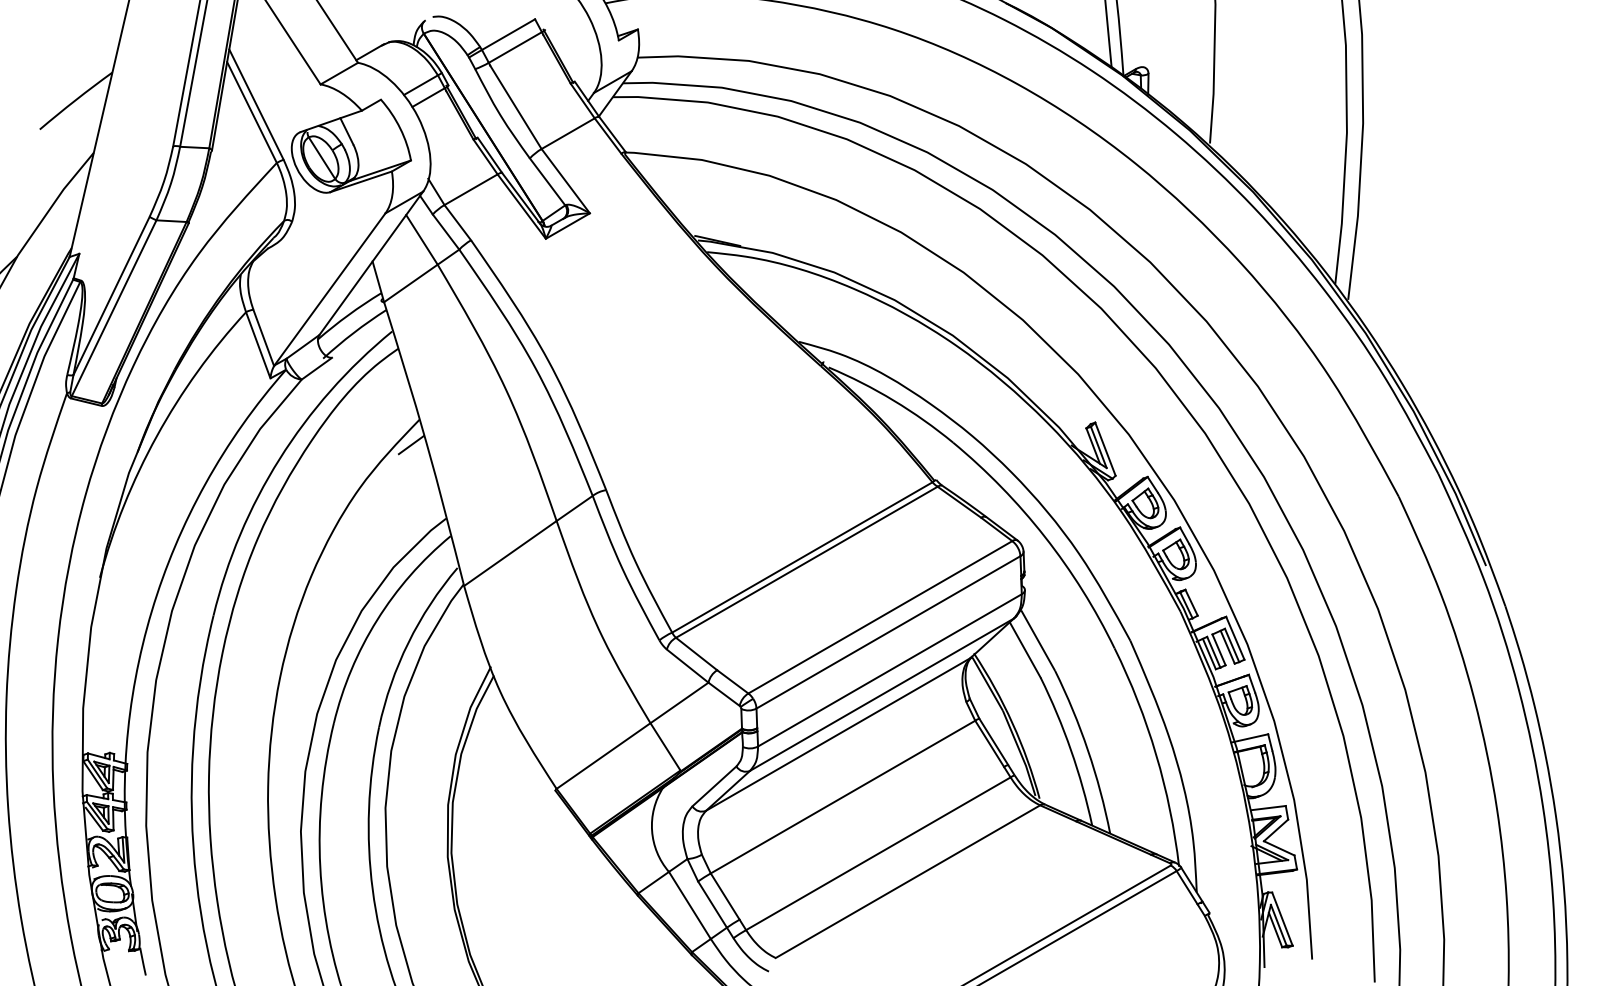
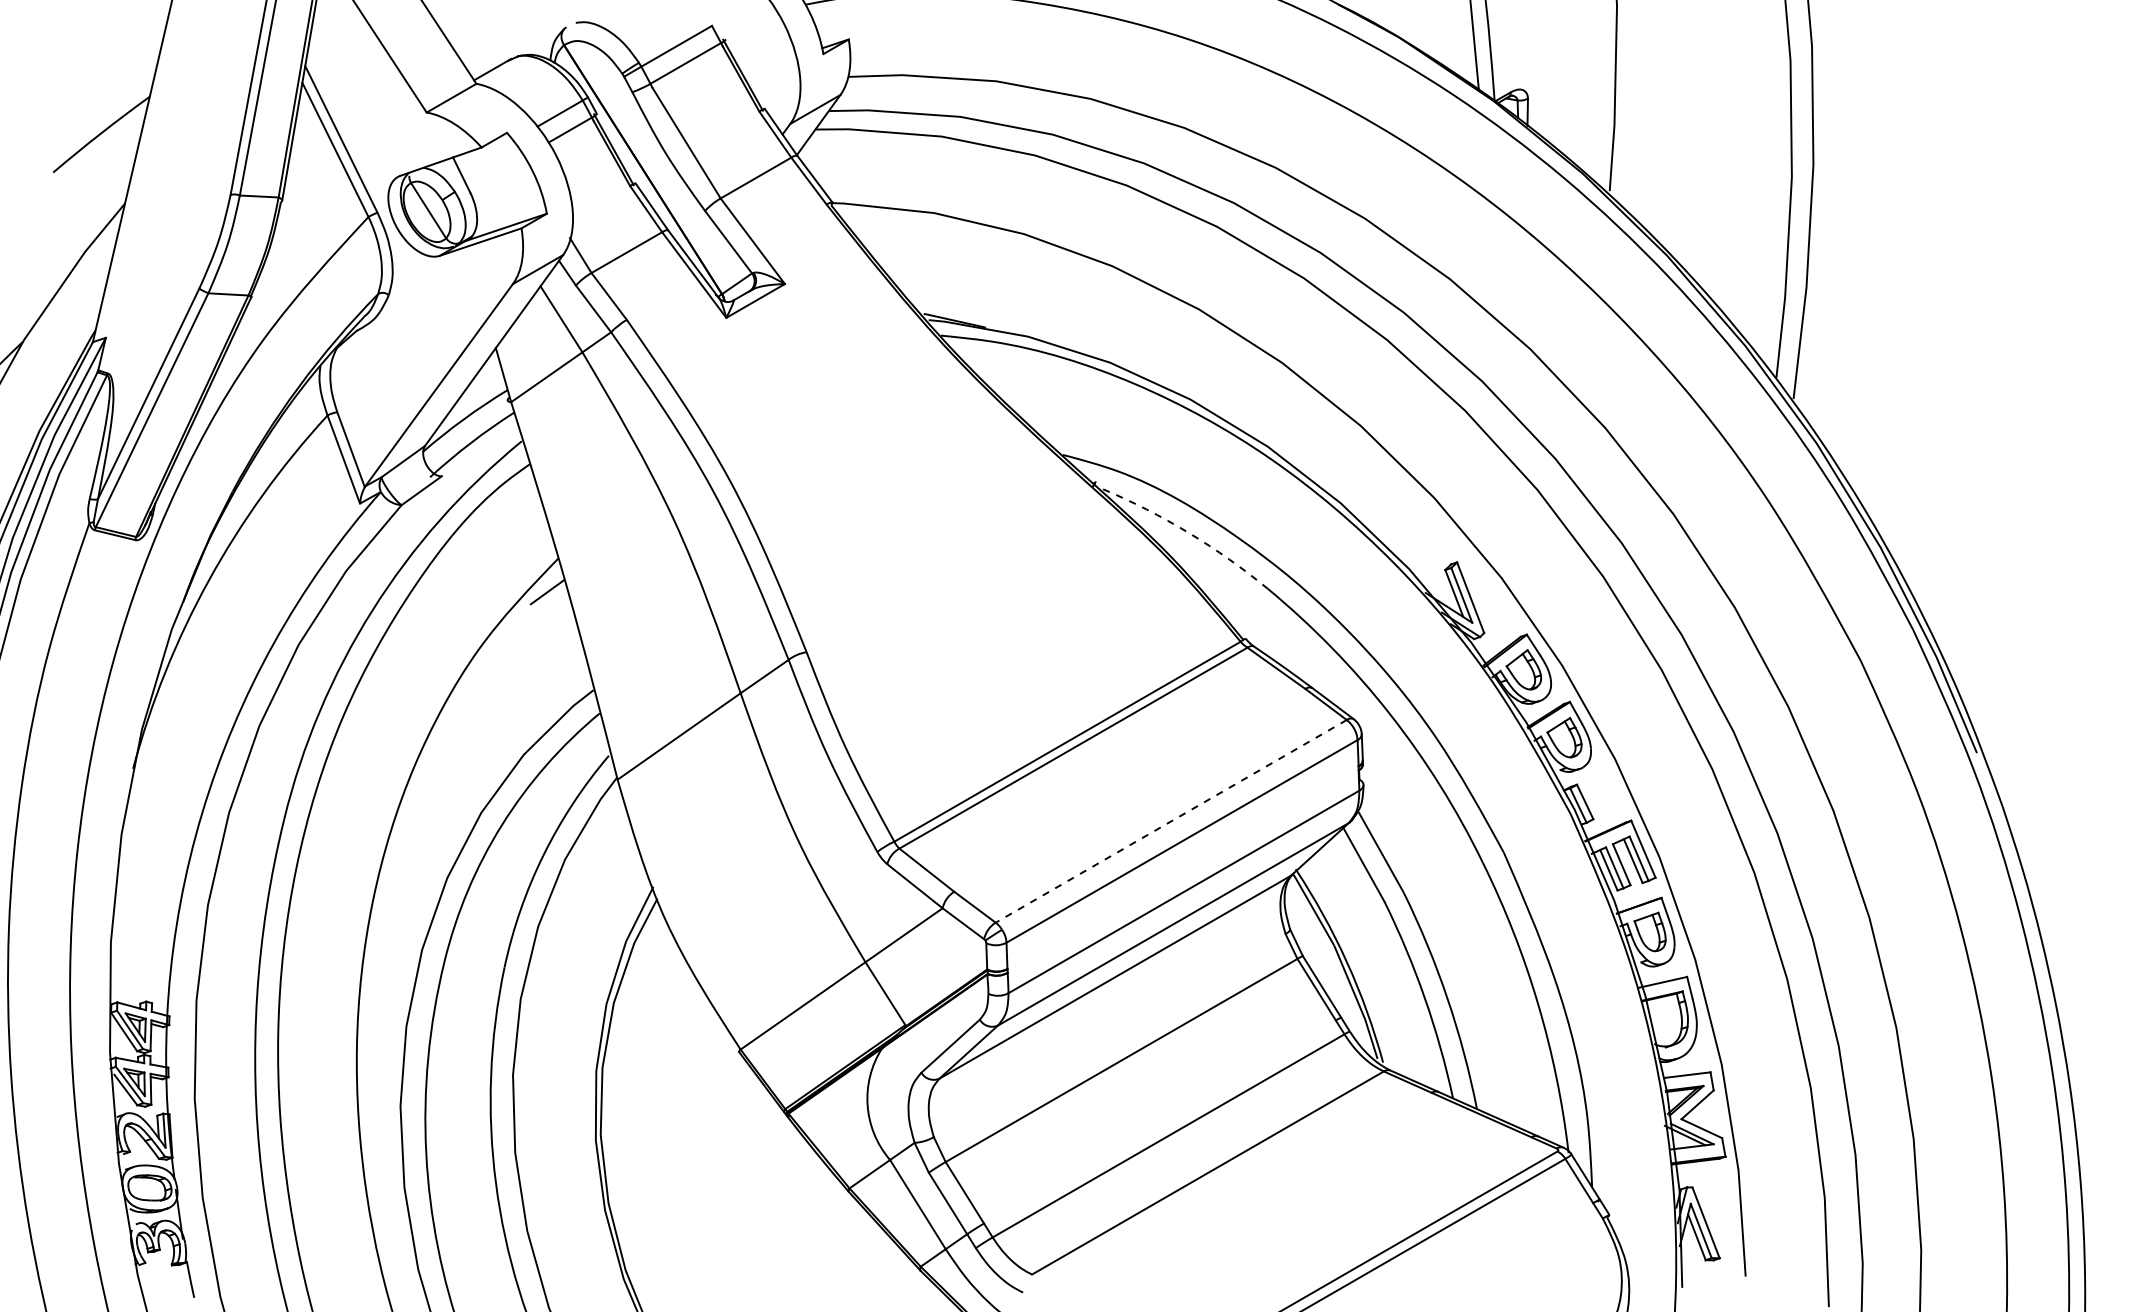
arc: (893, 400) -> (1188, 533), solid -> dashed
line: (880, 617) -> (1171, 821), solid -> dashed

